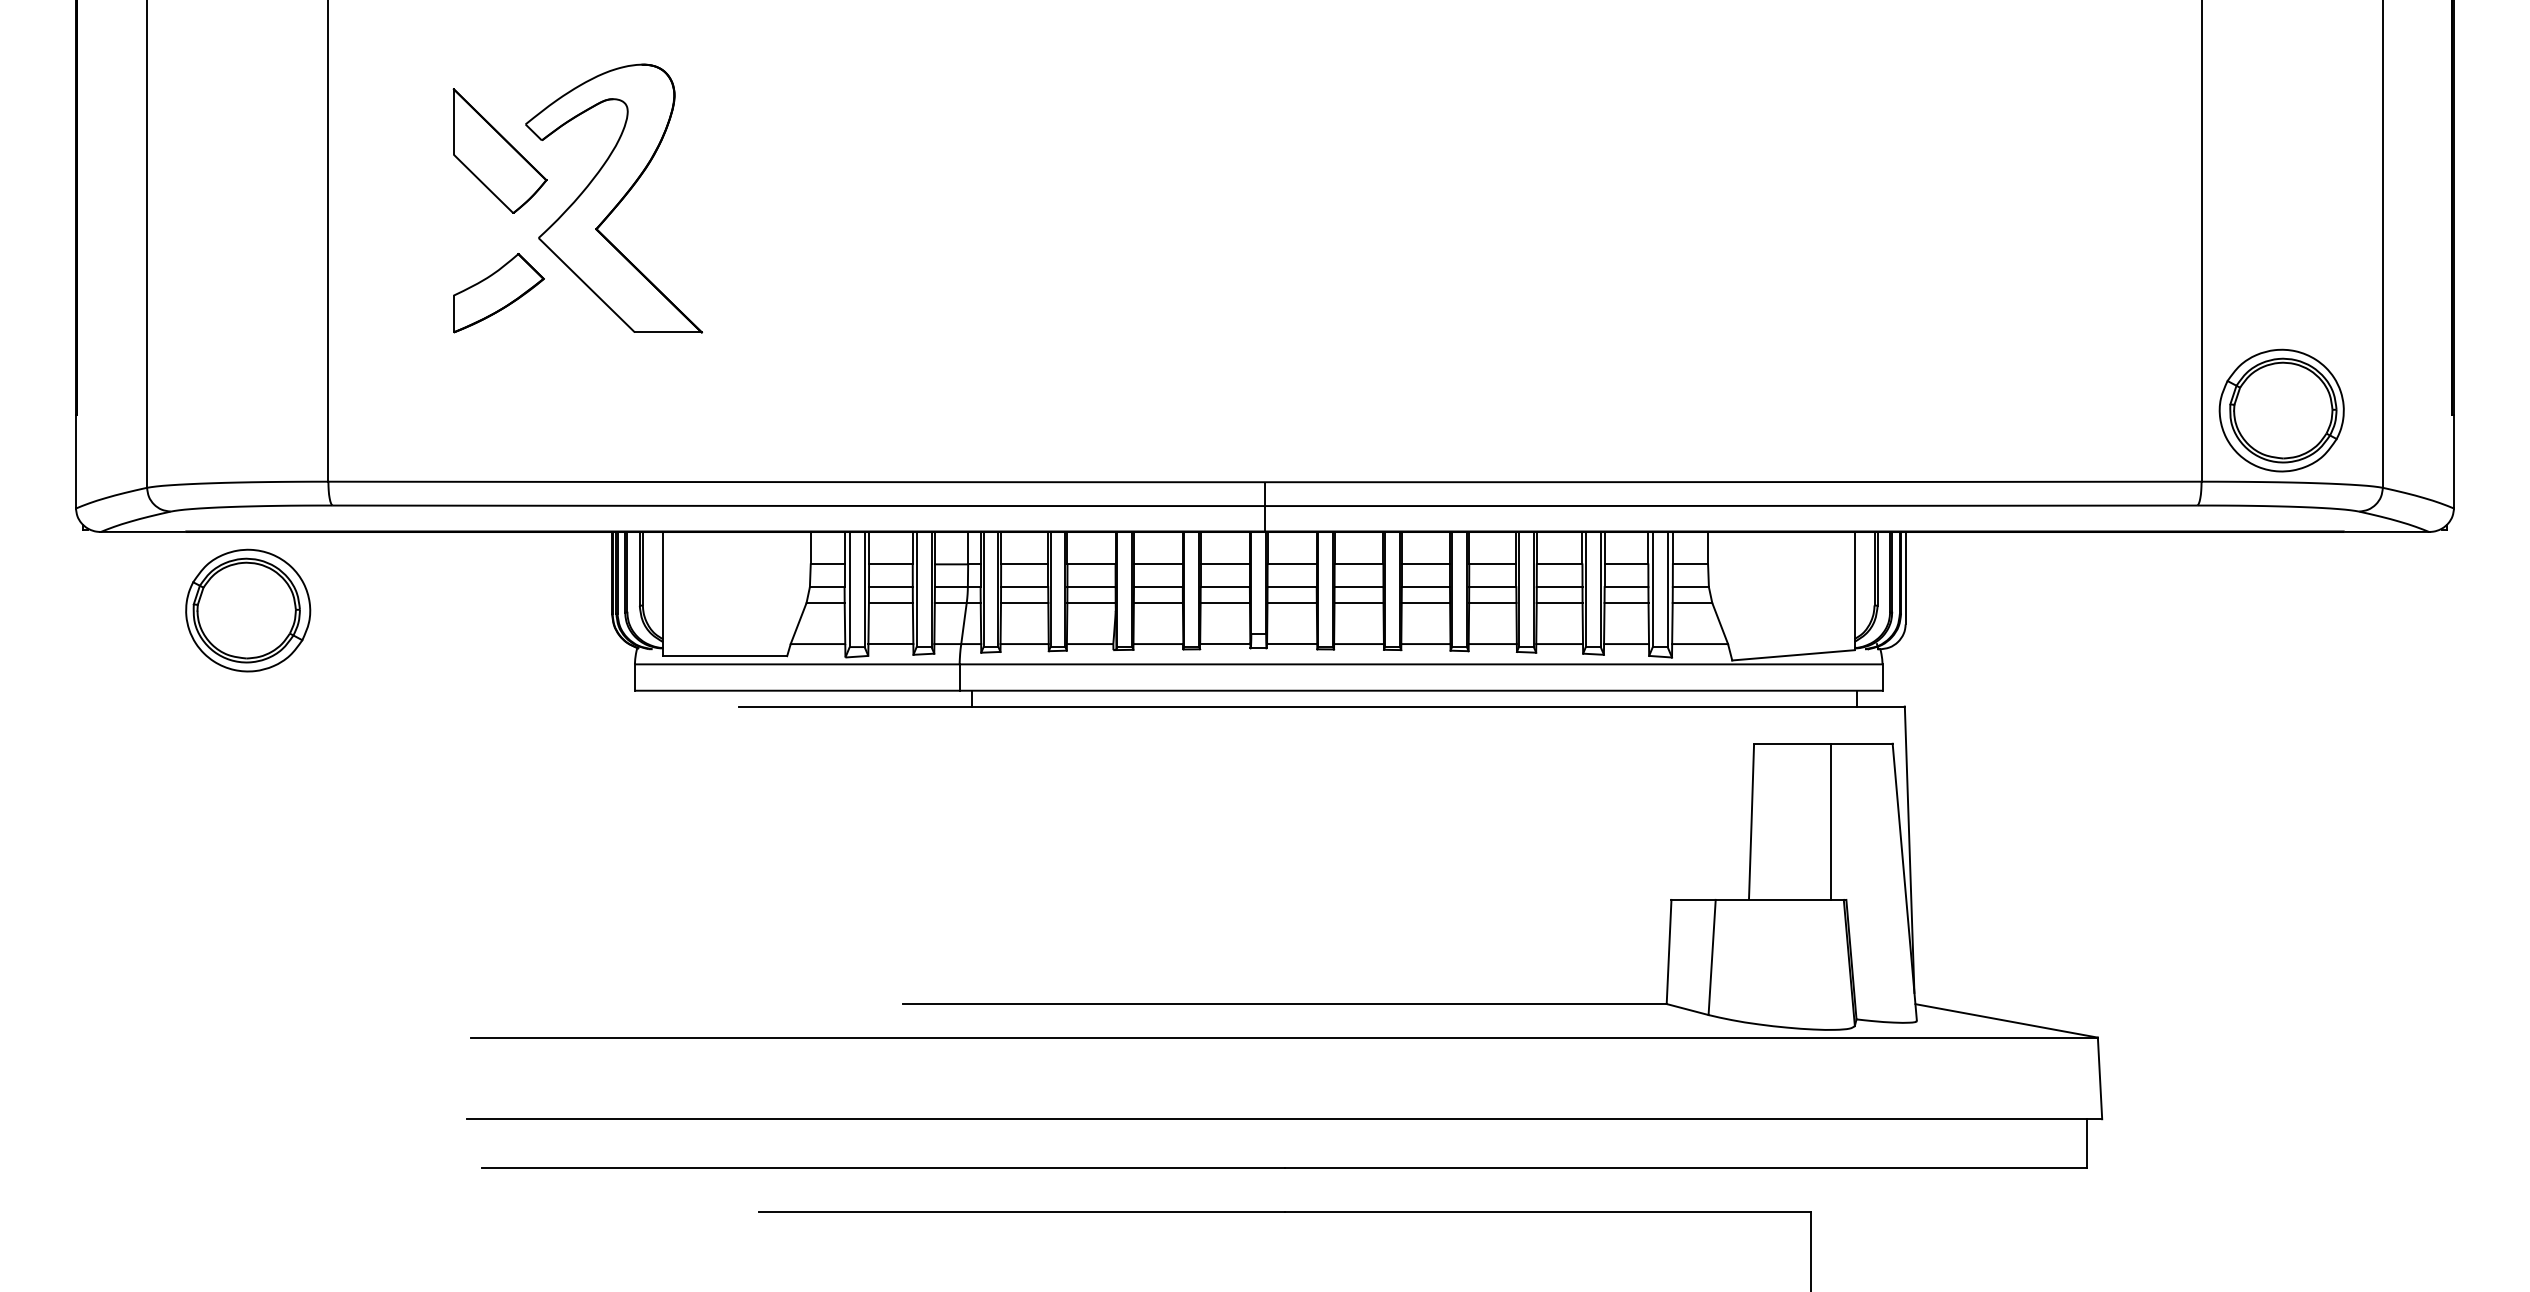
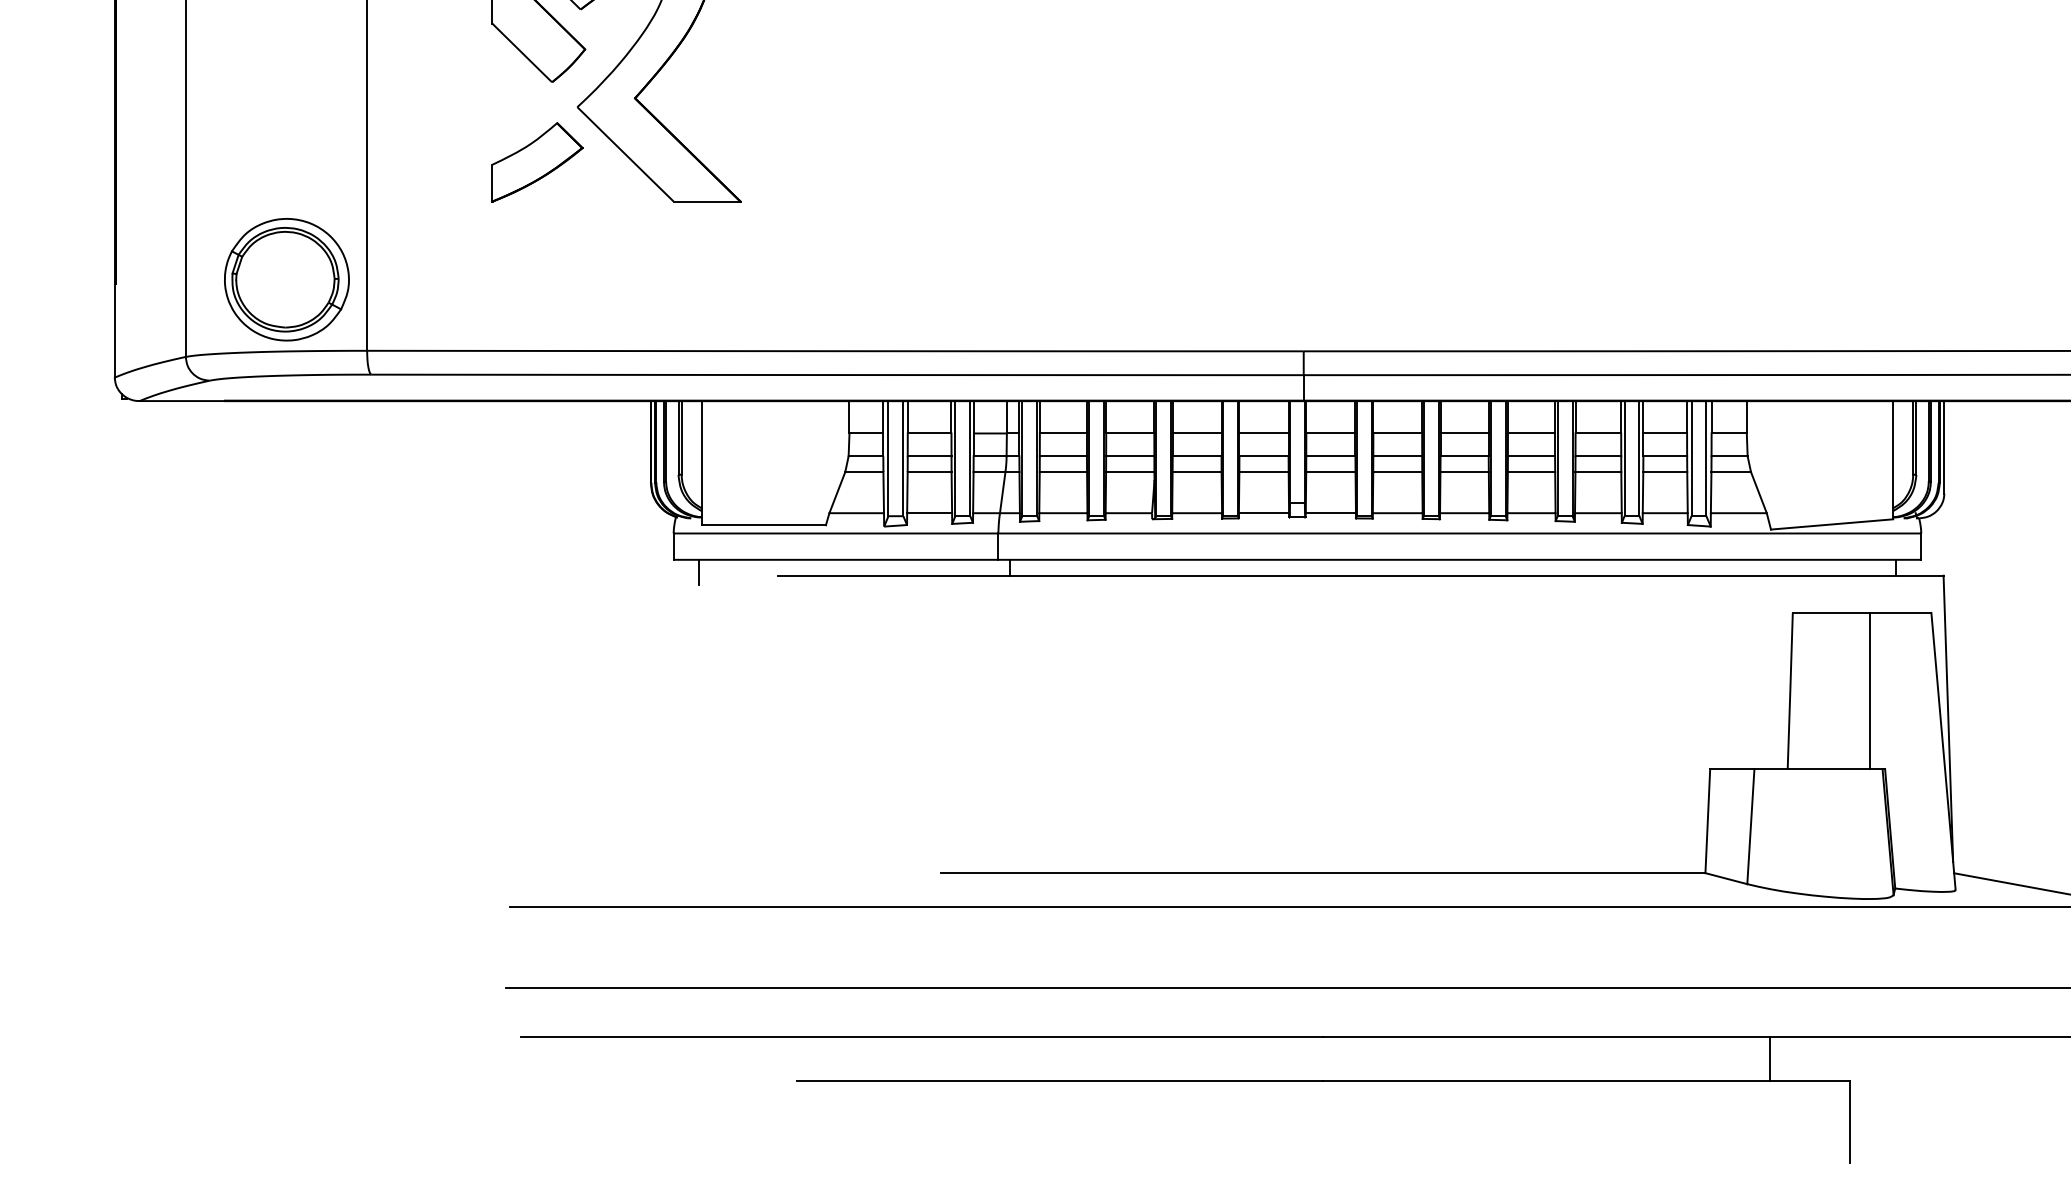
part: (248, 610) -> (287, 279), moved
line: (660, 702) -> (699, 571), added
line: (1730, 1189) -> (1769, 1058), added

